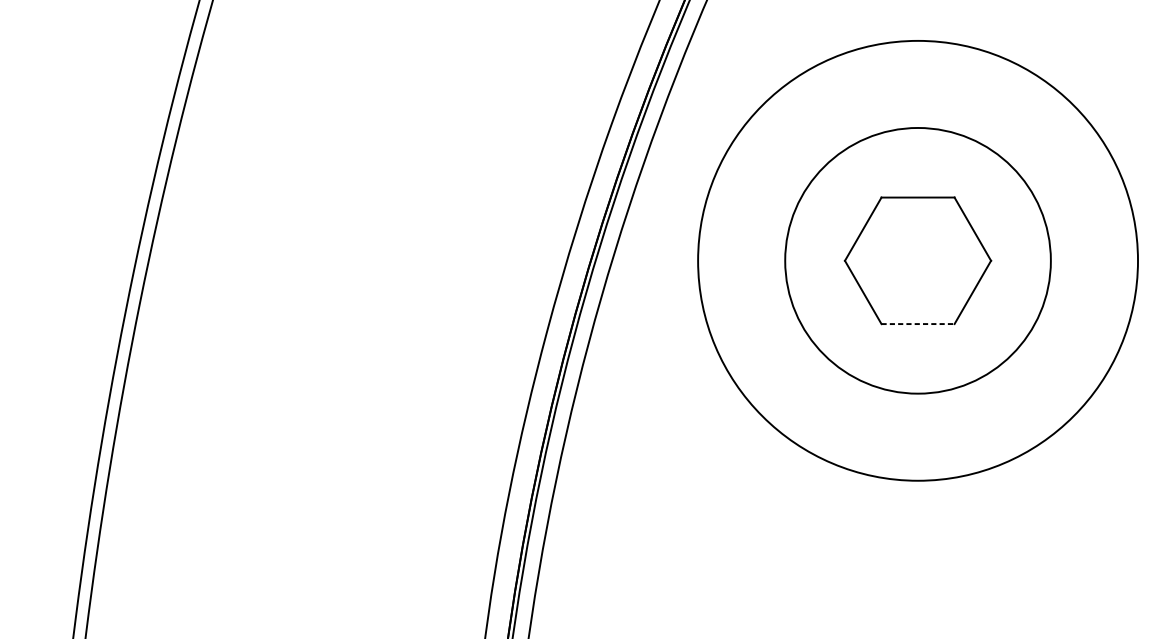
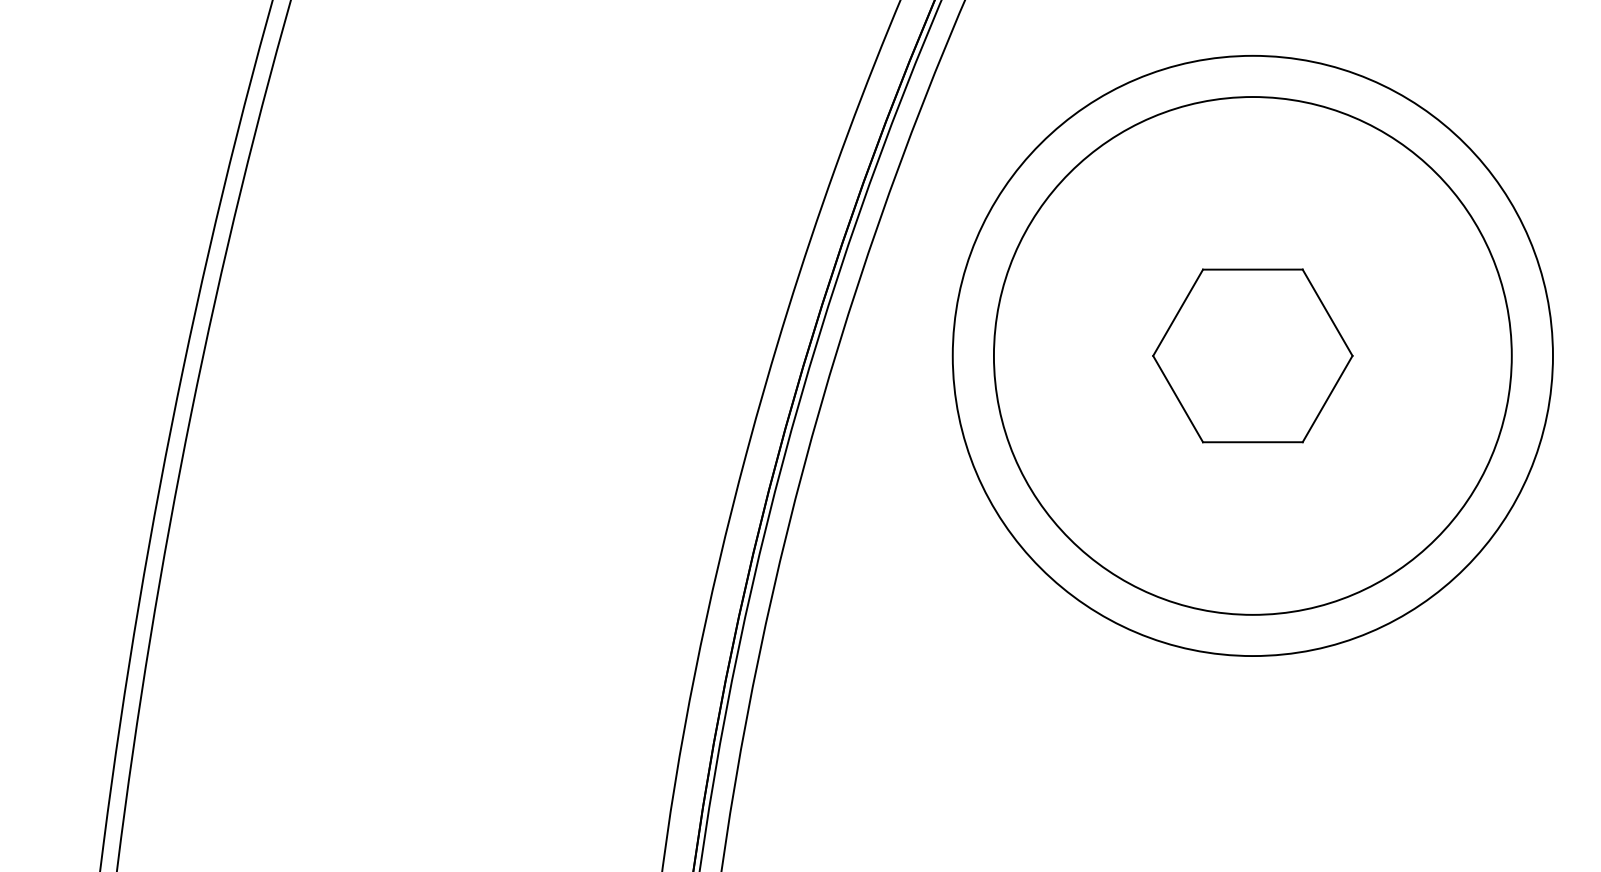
circle: (917, 260) -> (1252, 355), size x1.43
line: (917, 324) -> (1252, 442), dashed -> solid

